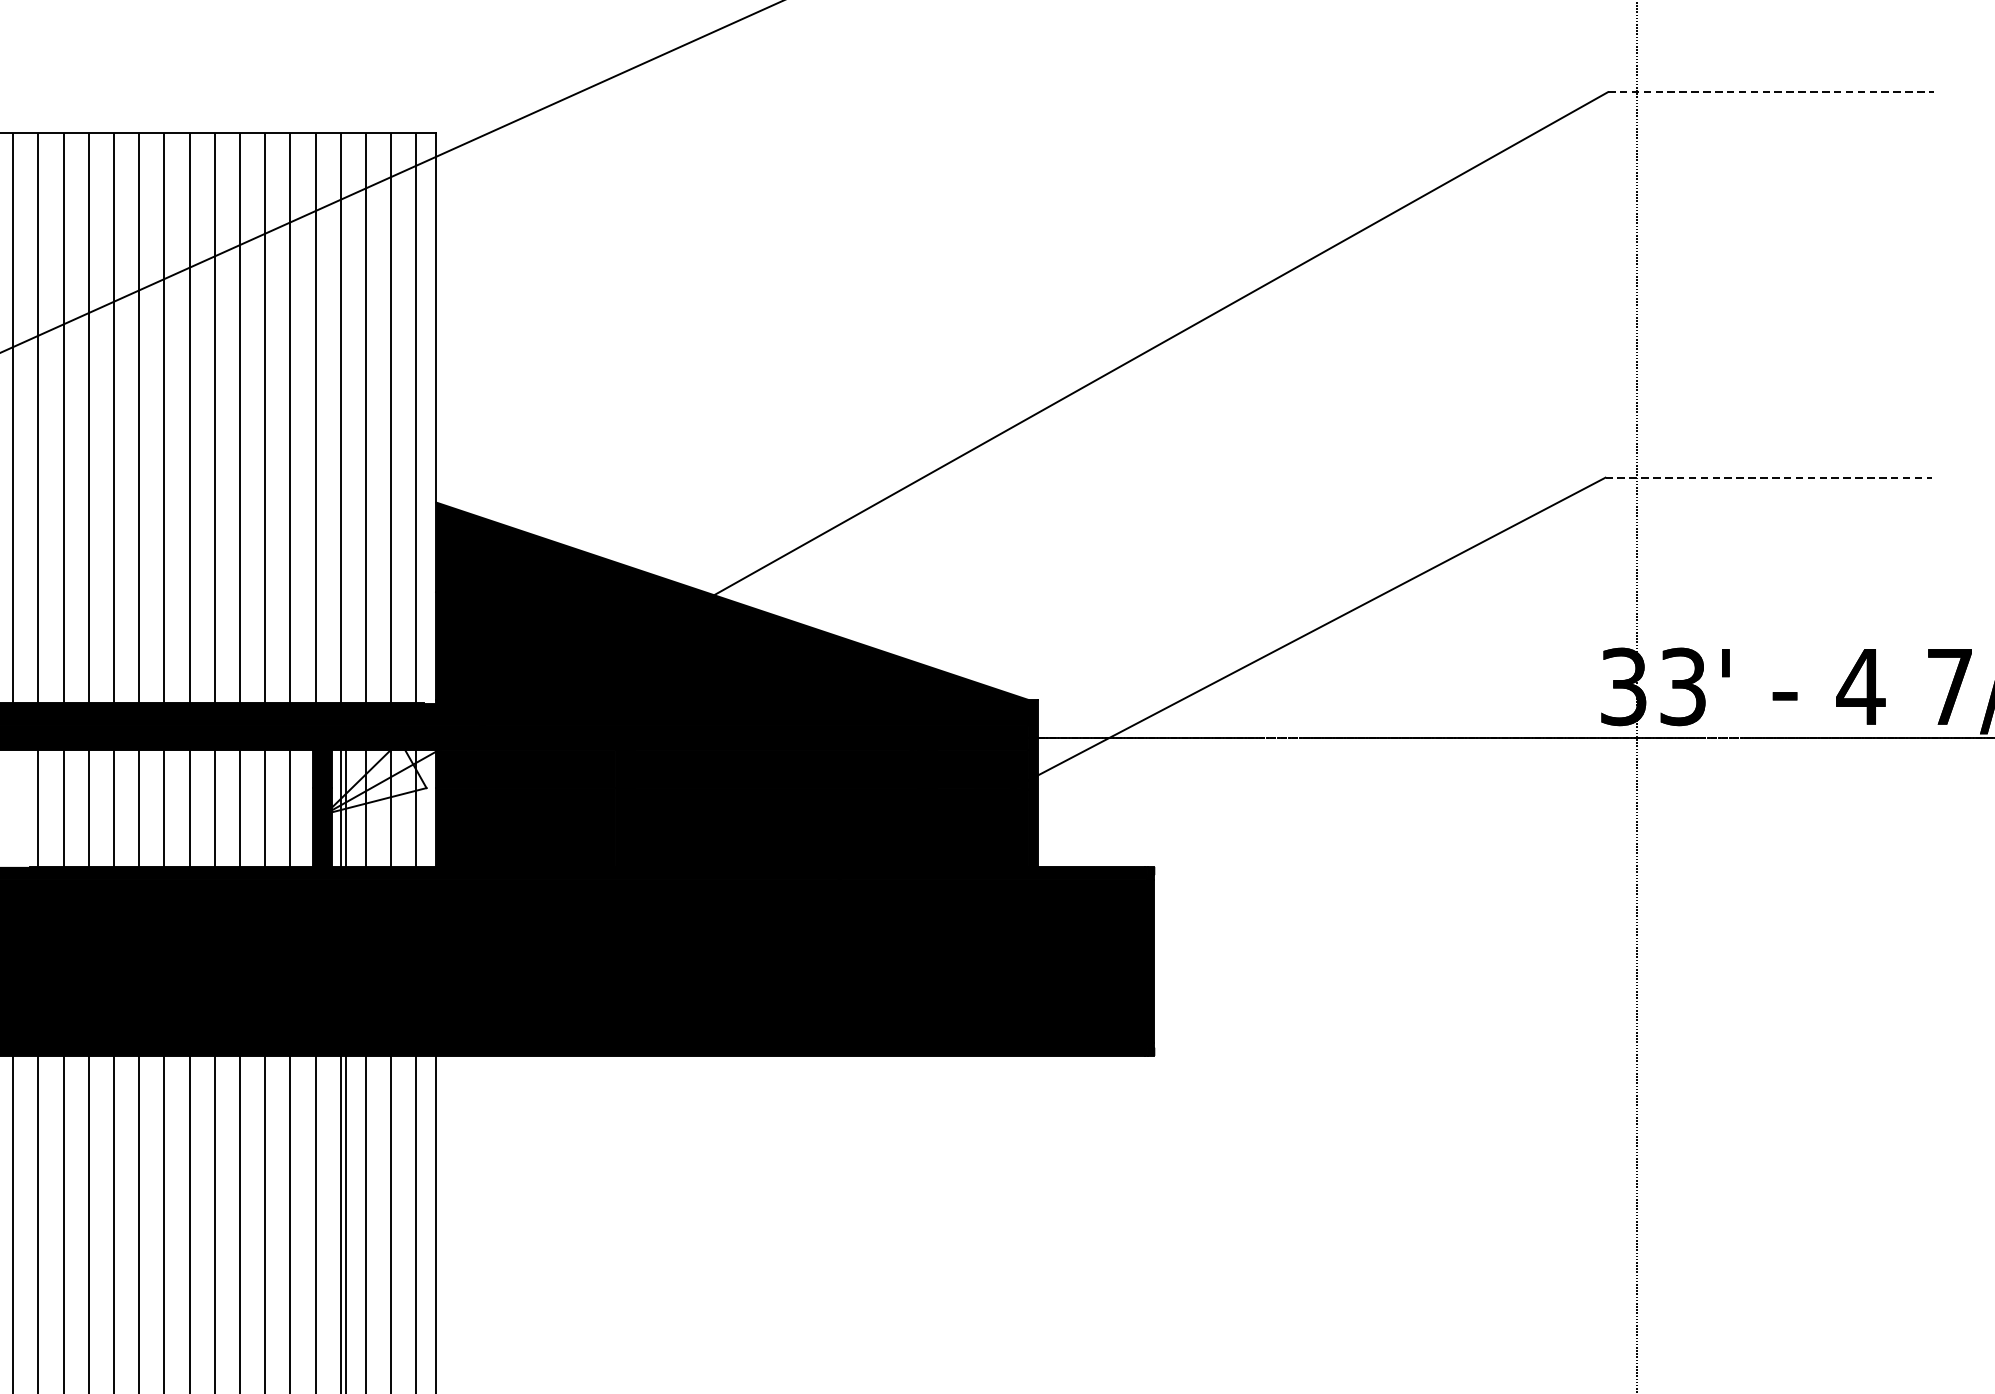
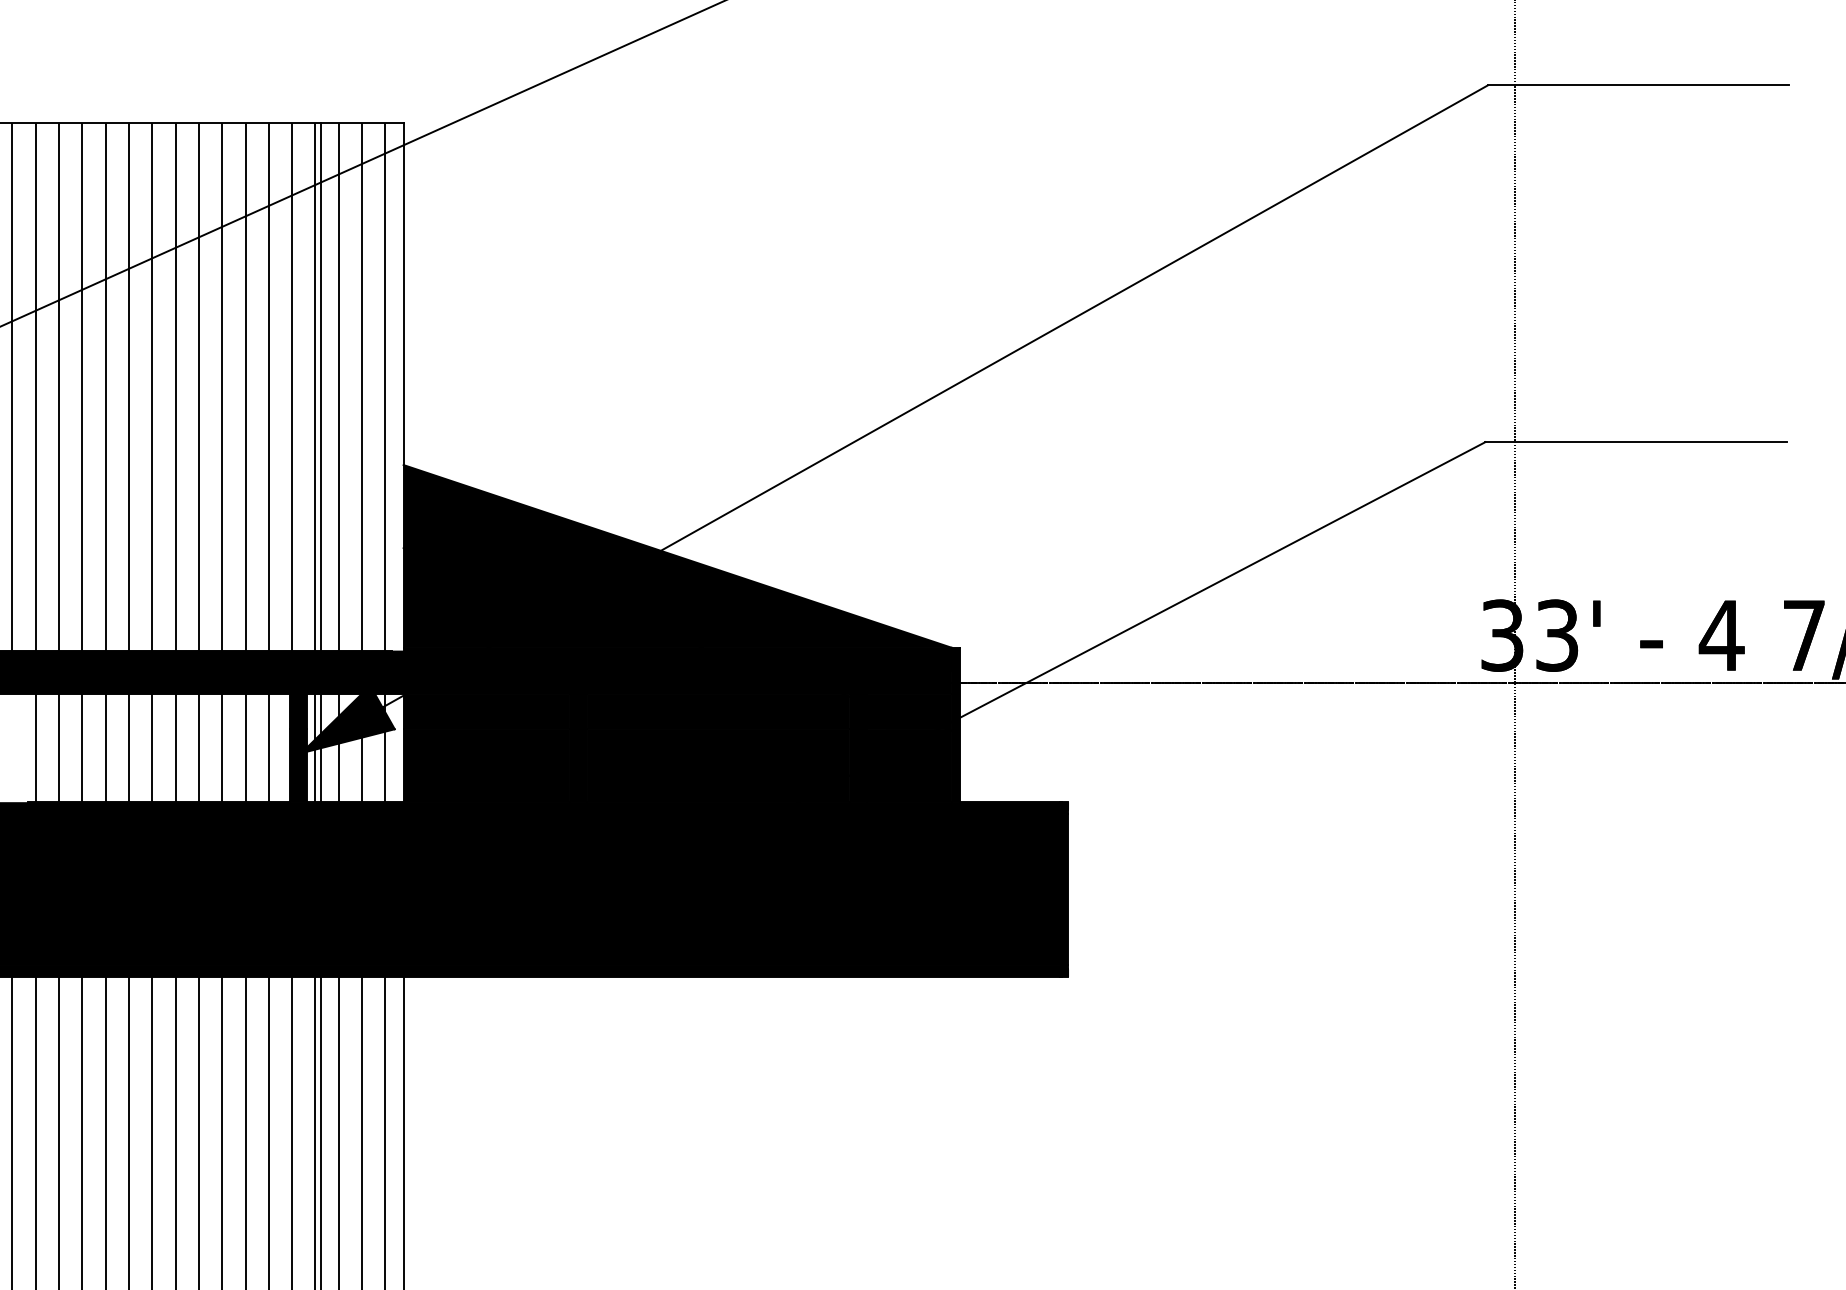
line: (1770, 92) -> (1638, 85), dashed -> solid
line: (346, 417) -> (320, 386), added
line: (1768, 478) -> (1636, 442), dashed -> solid
fill: (375, 777) -> (347, 719), added

